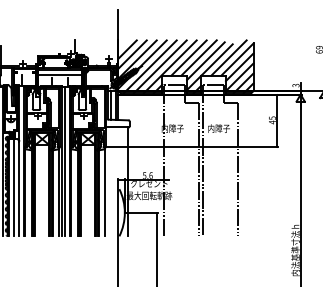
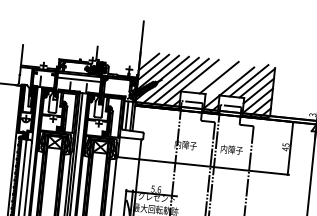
line: (188, 57) -> (208, 76), removed
line: (205, 60) -> (225, 80), removed

